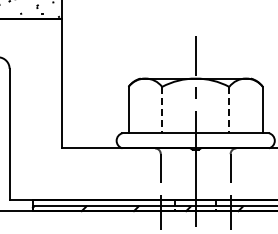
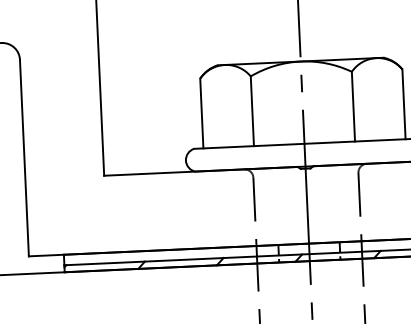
line: (162, 110) -> (252, 111), dashed -> solid
line: (229, 110) -> (353, 107), dashed -> solid

